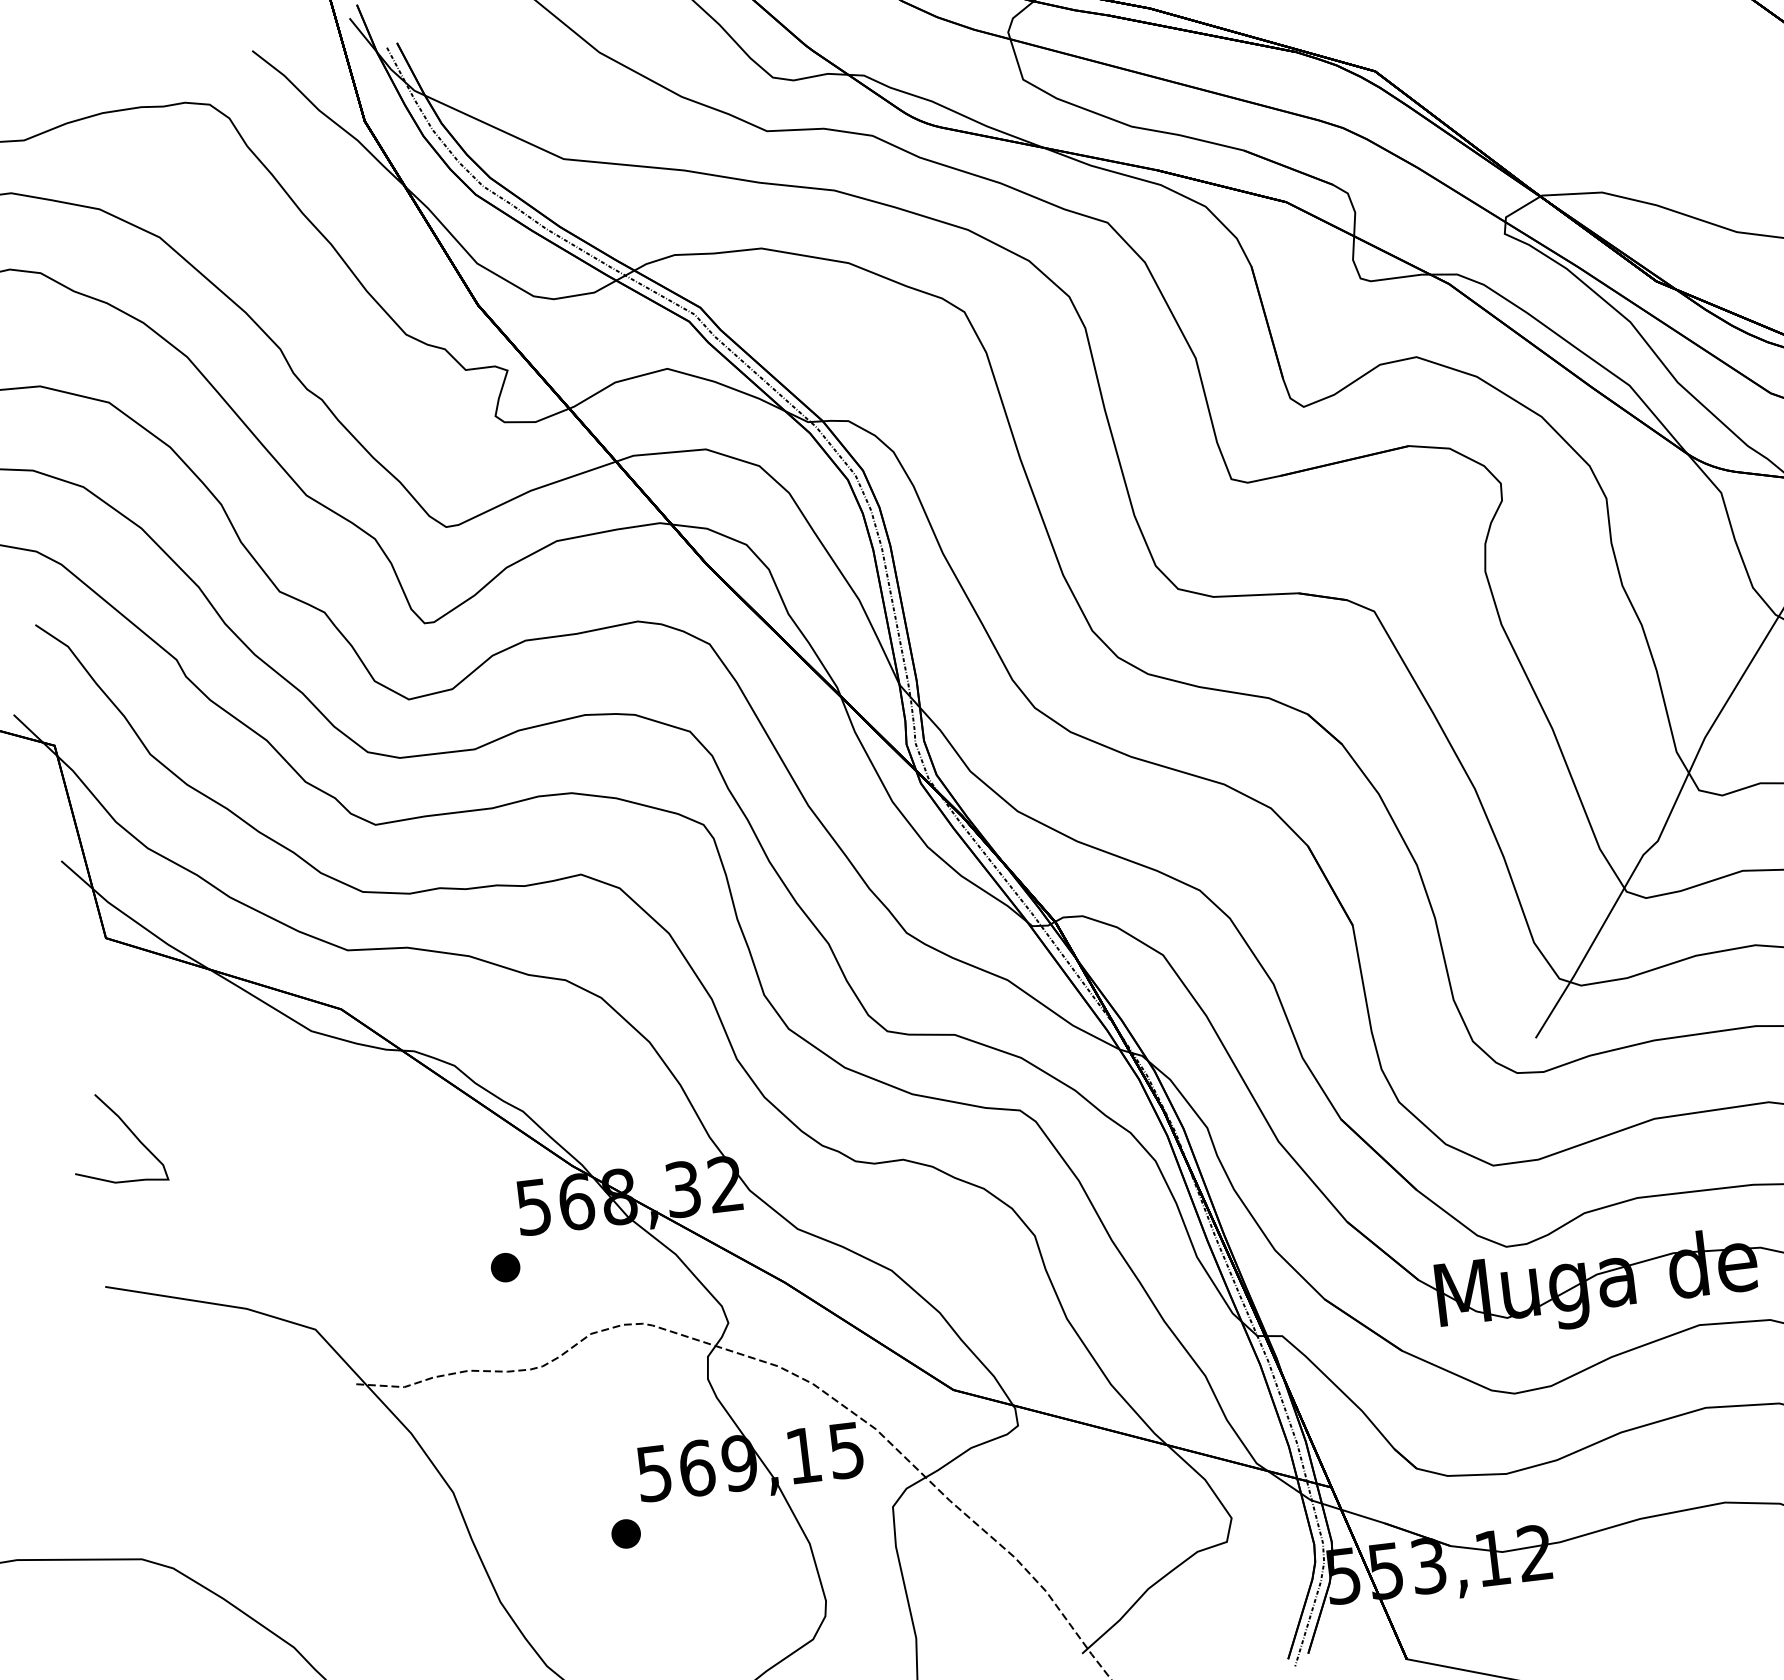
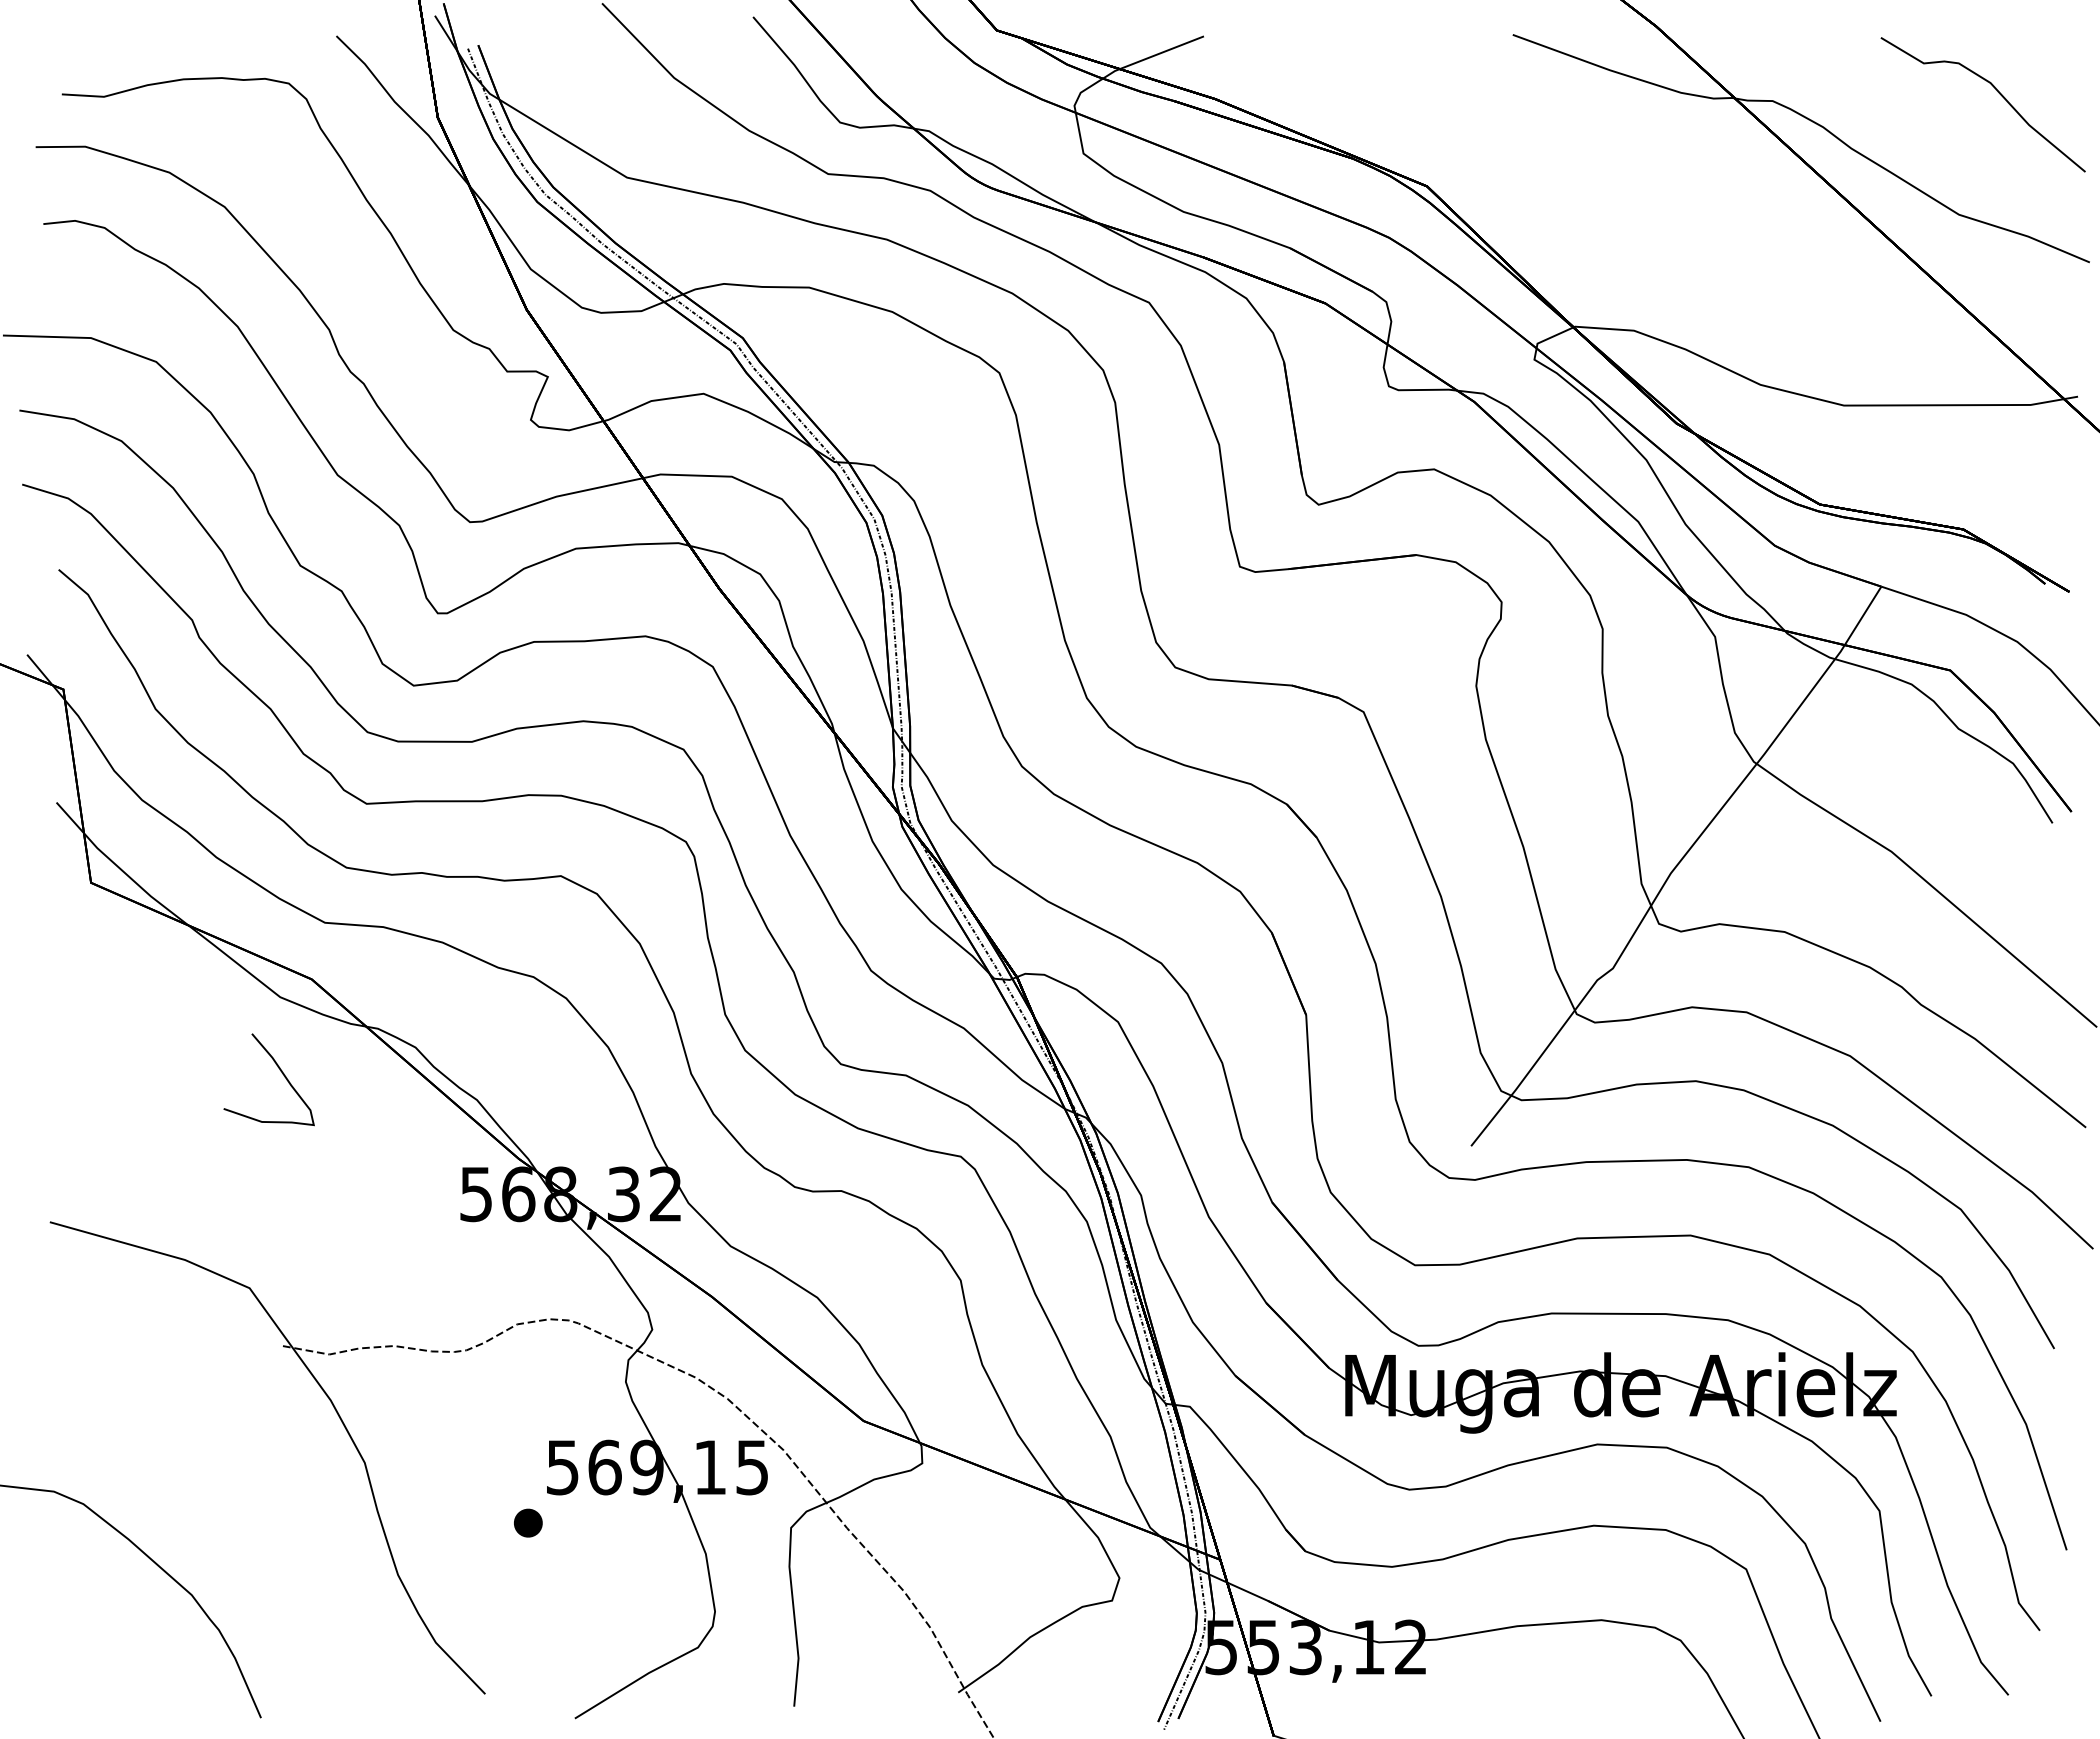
part: (128, 1129) -> (280, 1071), moved
part: (505, 1267) -> (441, 1249), removed

